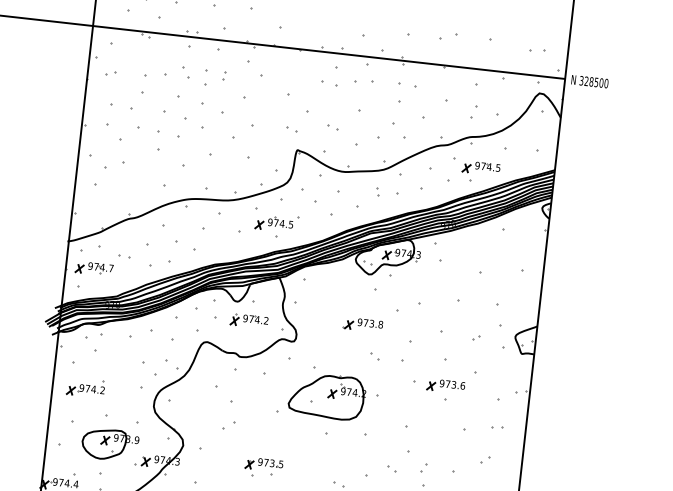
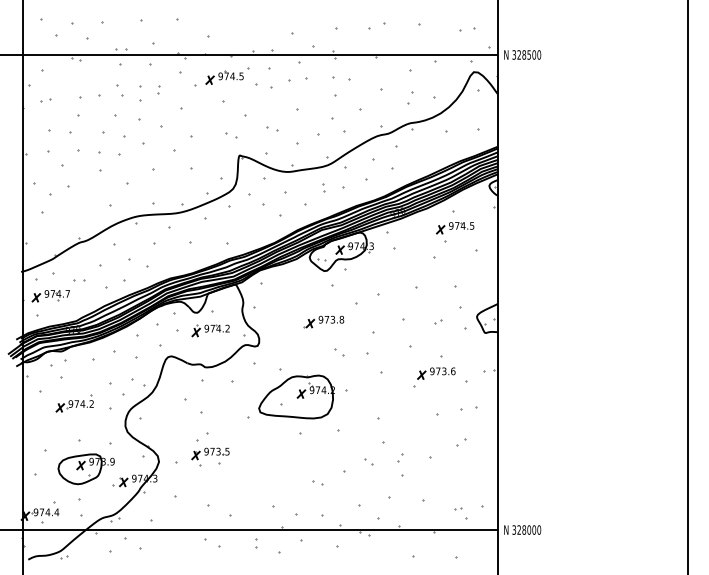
part: (480, 172) -> (455, 232), moved
part: (277, 222) -> (227, 75), moved
part: (445, 386) -> (436, 373), moved
part: (85, 387) -> (74, 403), moved
part: (496, 427) -> (468, 408), size x1.6
part: (263, 467) -> (210, 456), moved

